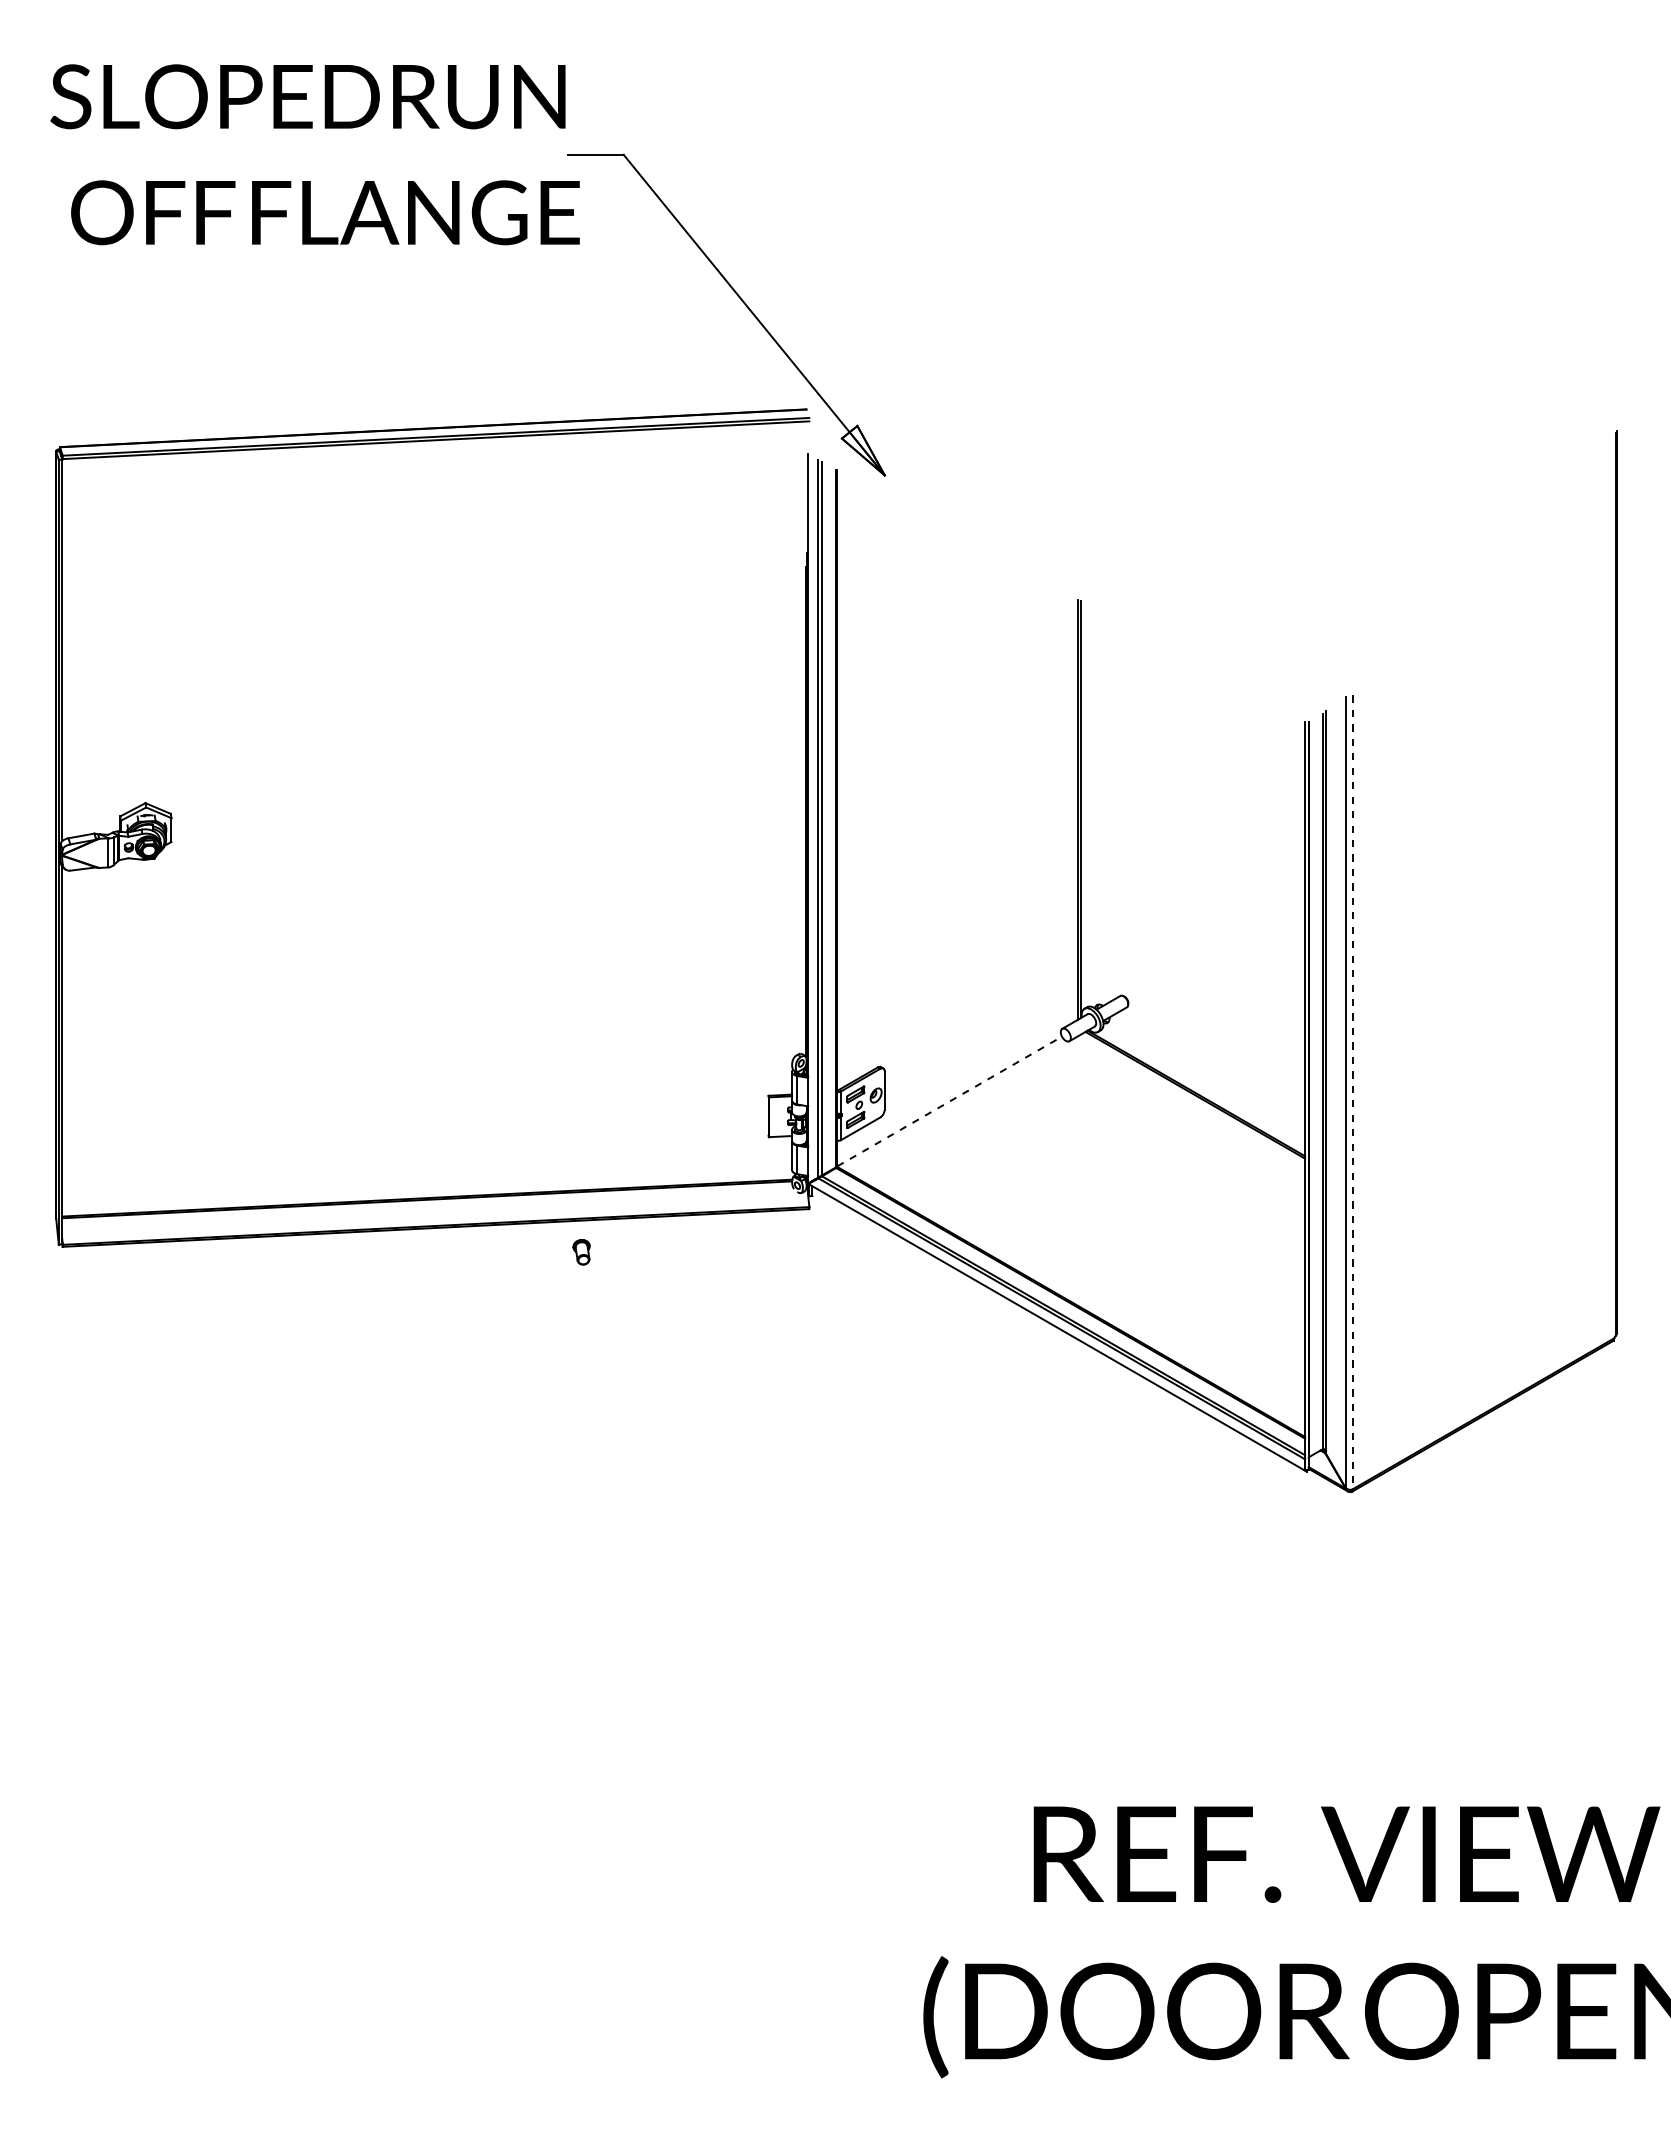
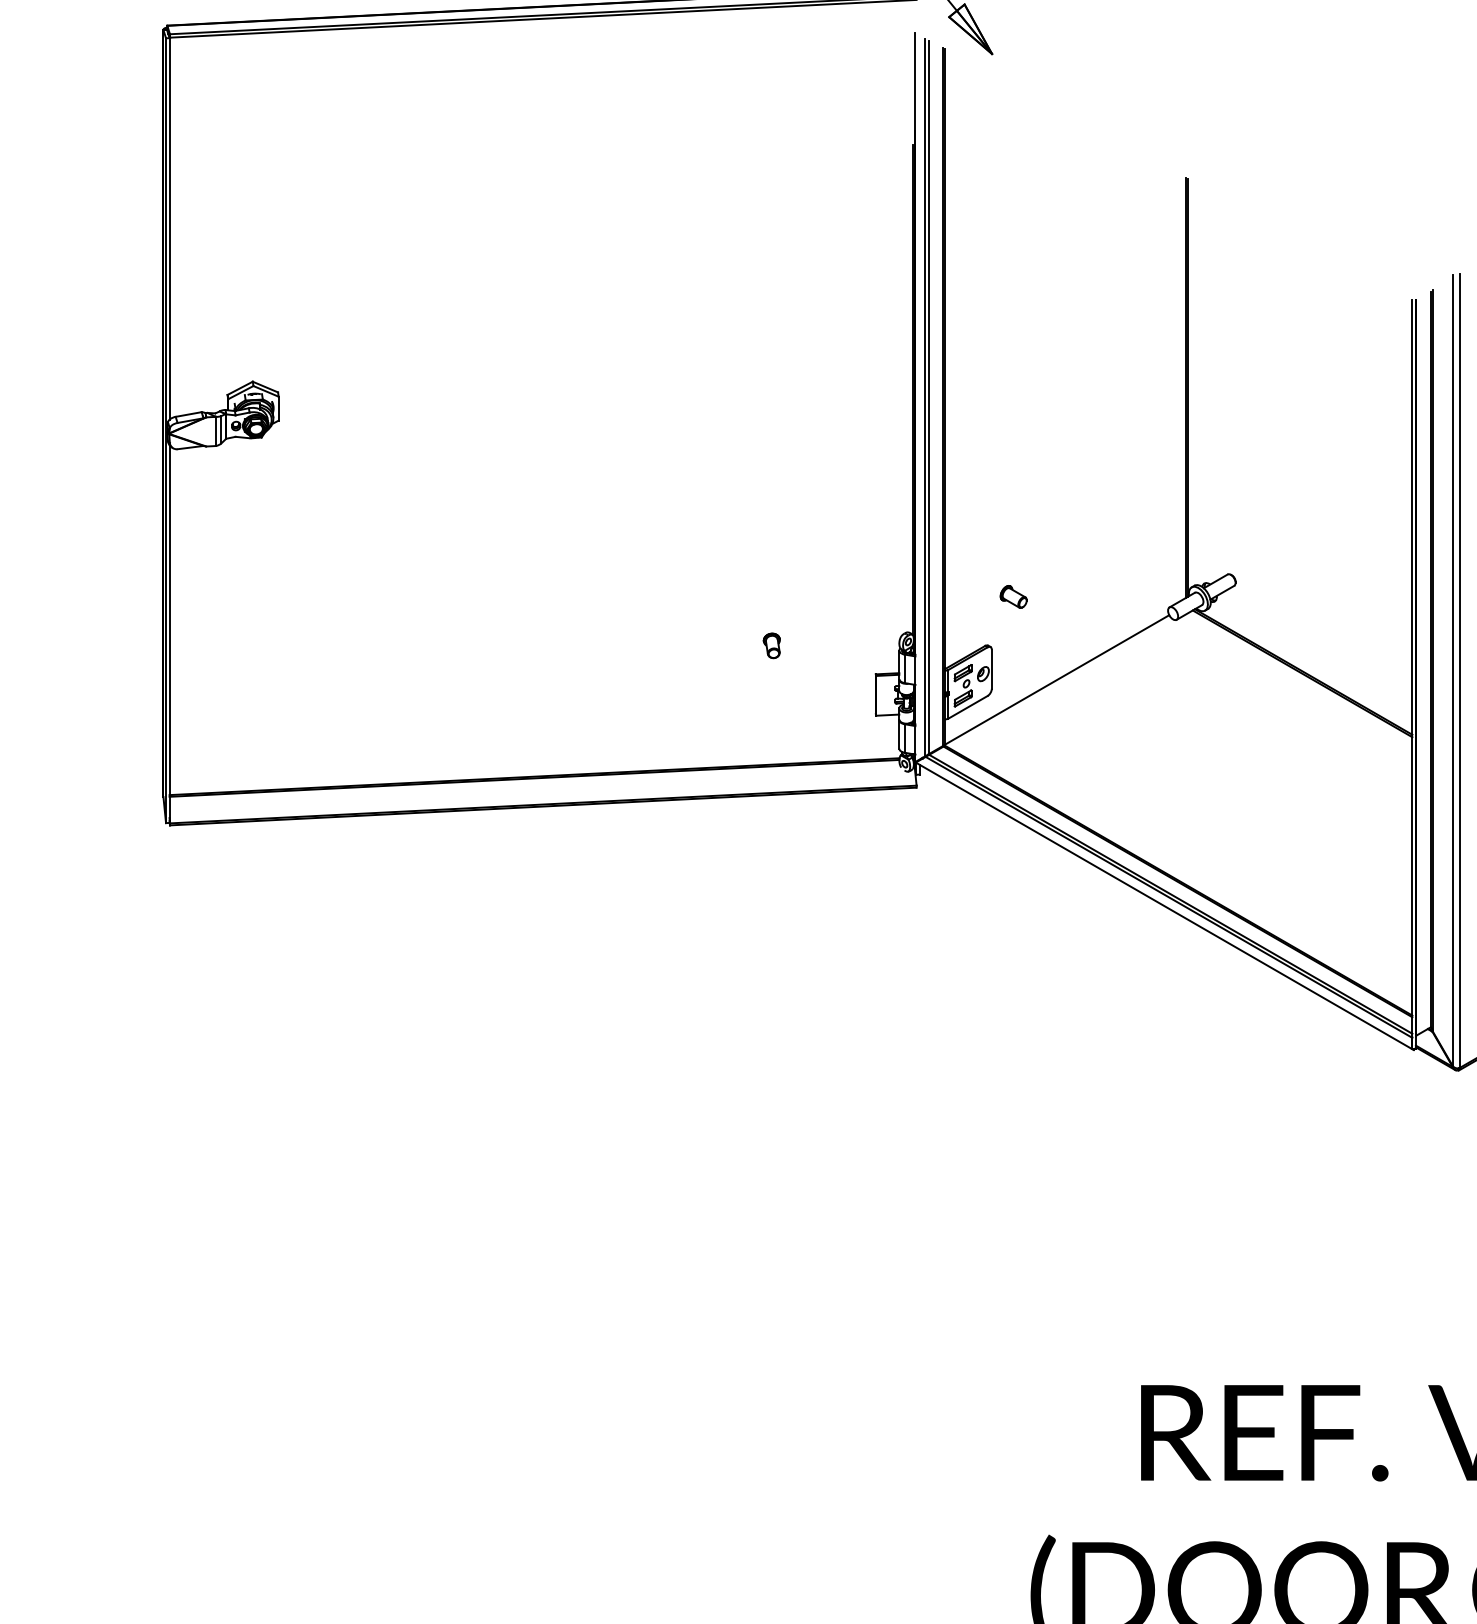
part: (906, 1018) -> (1013, 597), added
line: (1352, 1092) -> (1459, 671), dashed -> solid
line: (949, 1101) -> (1056, 680), dashed -> solid
part: (581, 1252) -> (771, 646), moved

